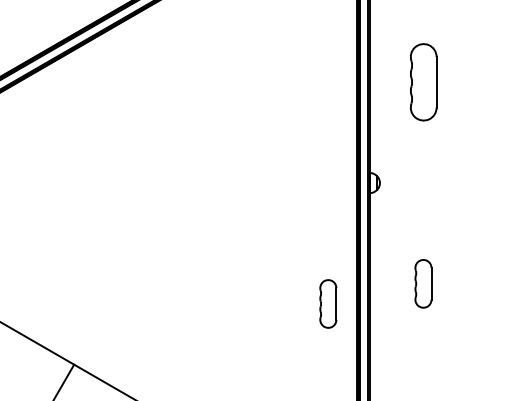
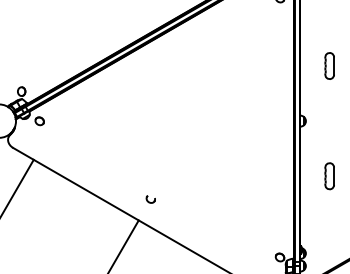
part: (423, 81) -> (329, 65), size x0.62
part: (327, 304) -> (277, 187), removed
part: (95, 326) -> (150, 199), added

